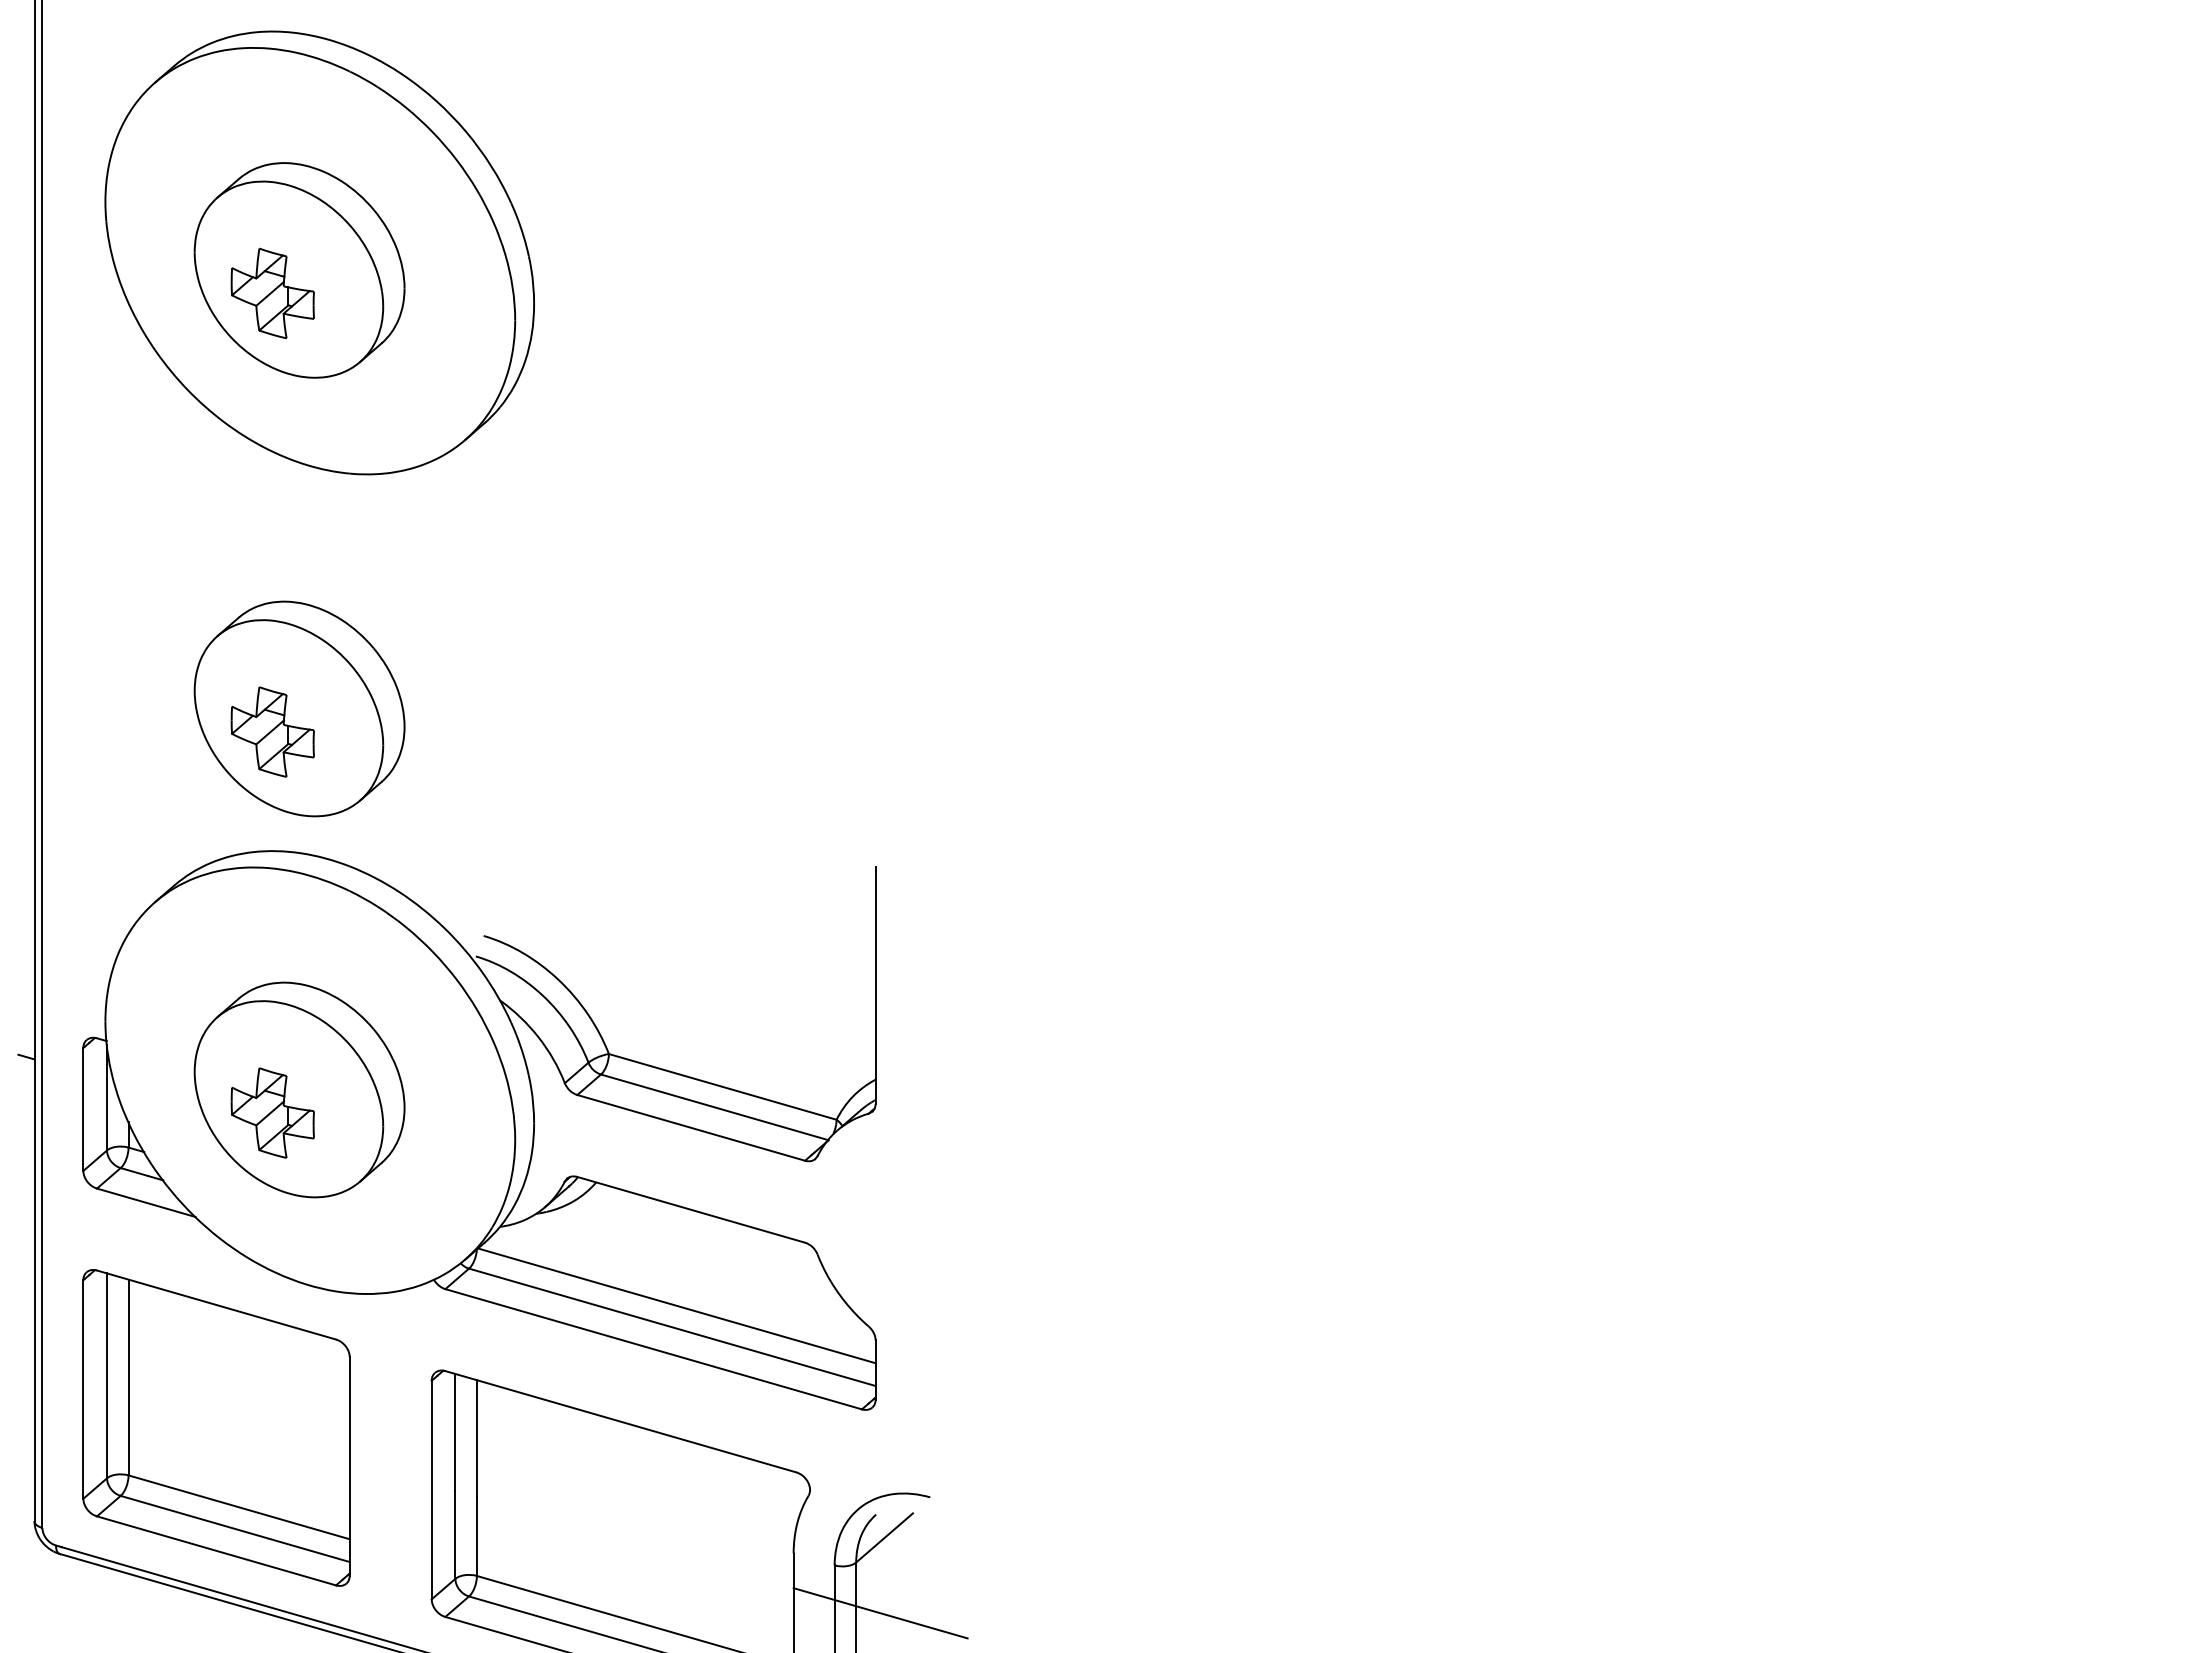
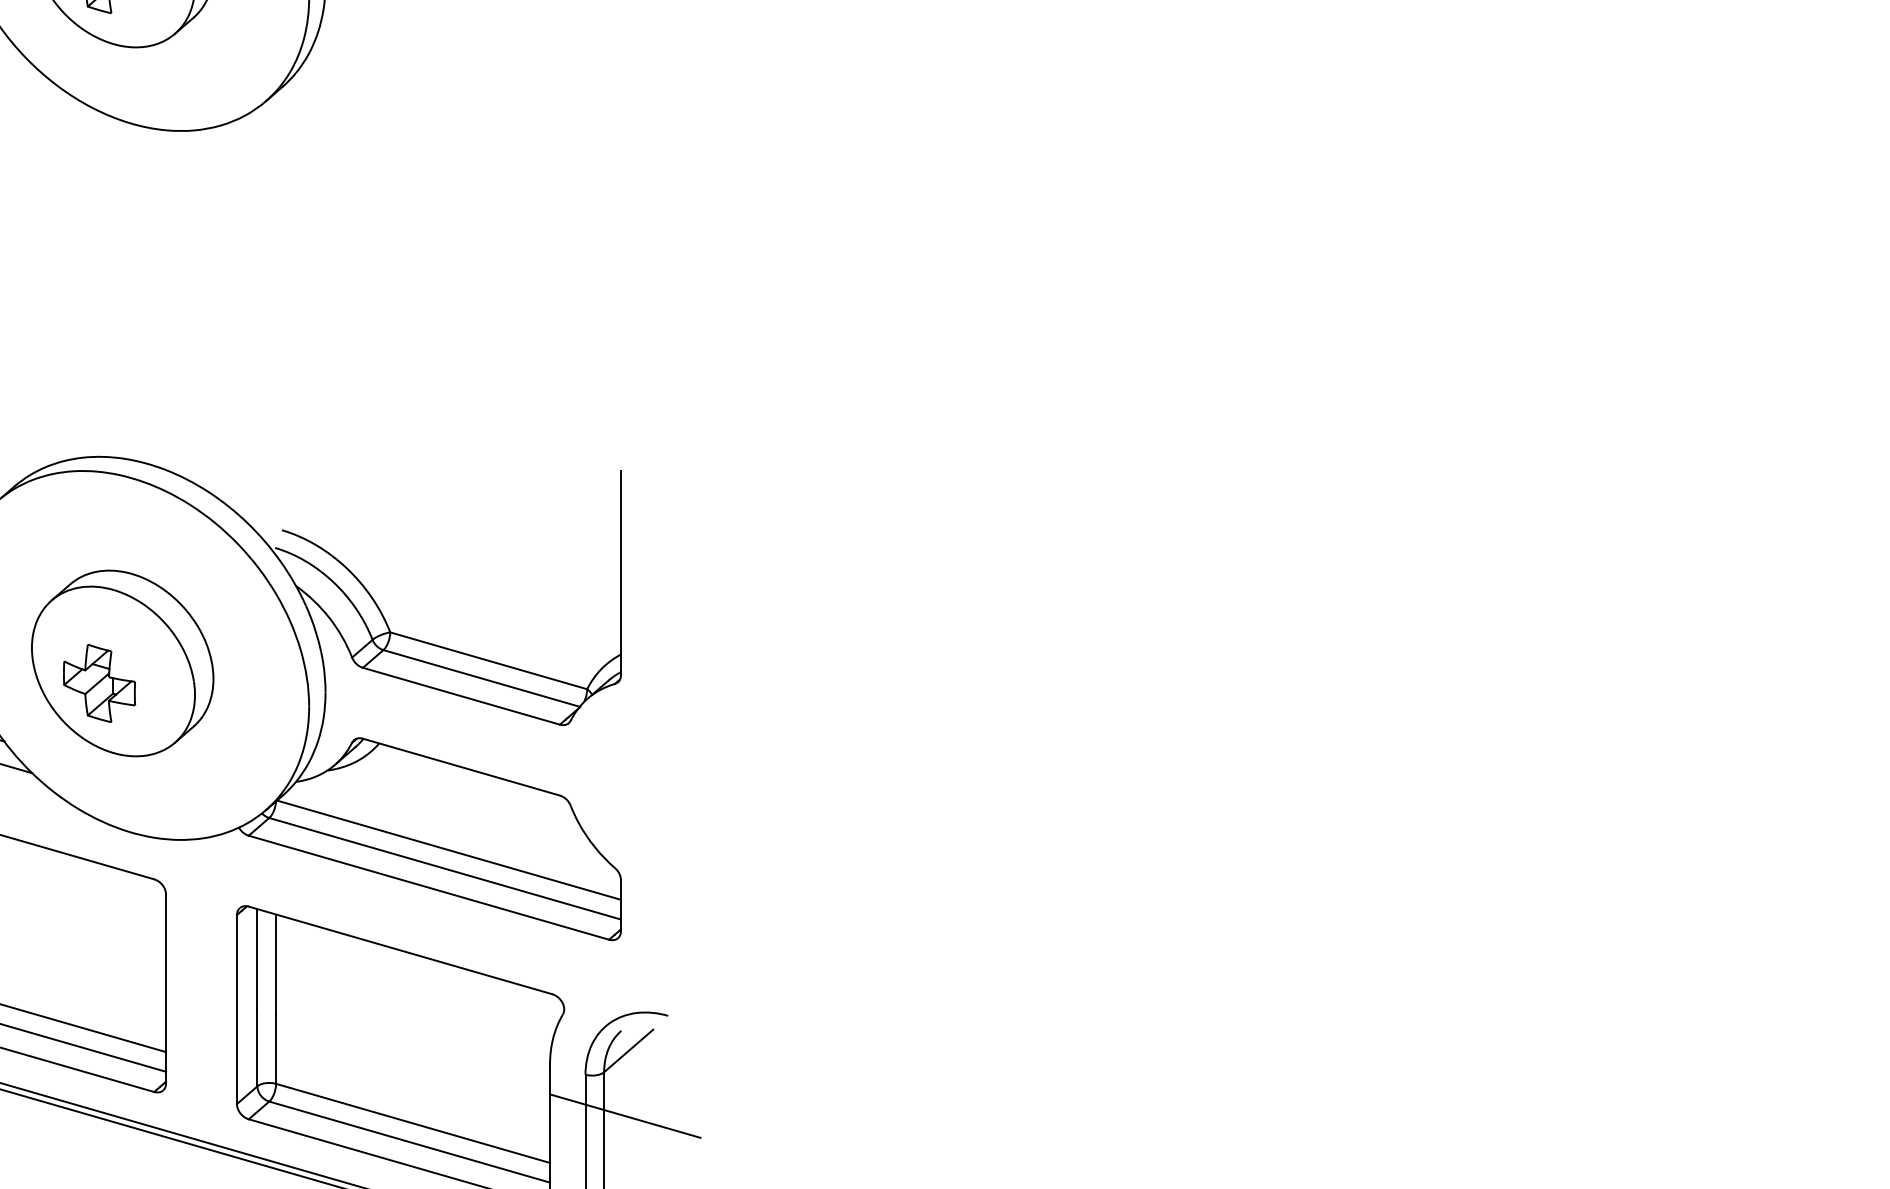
part: (299, 708) -> (122, 333), removed

